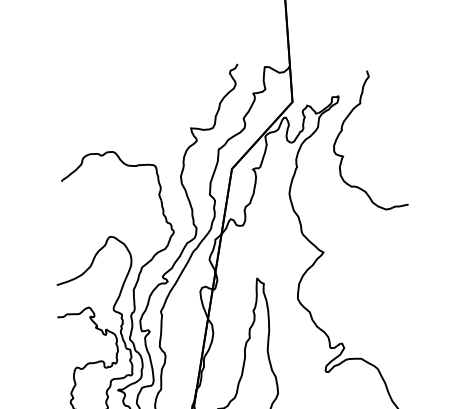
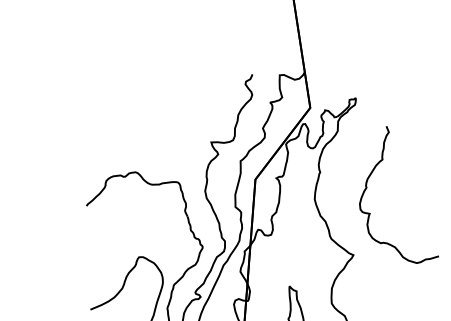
curve: (342, 131) -> (367, 188), moved

